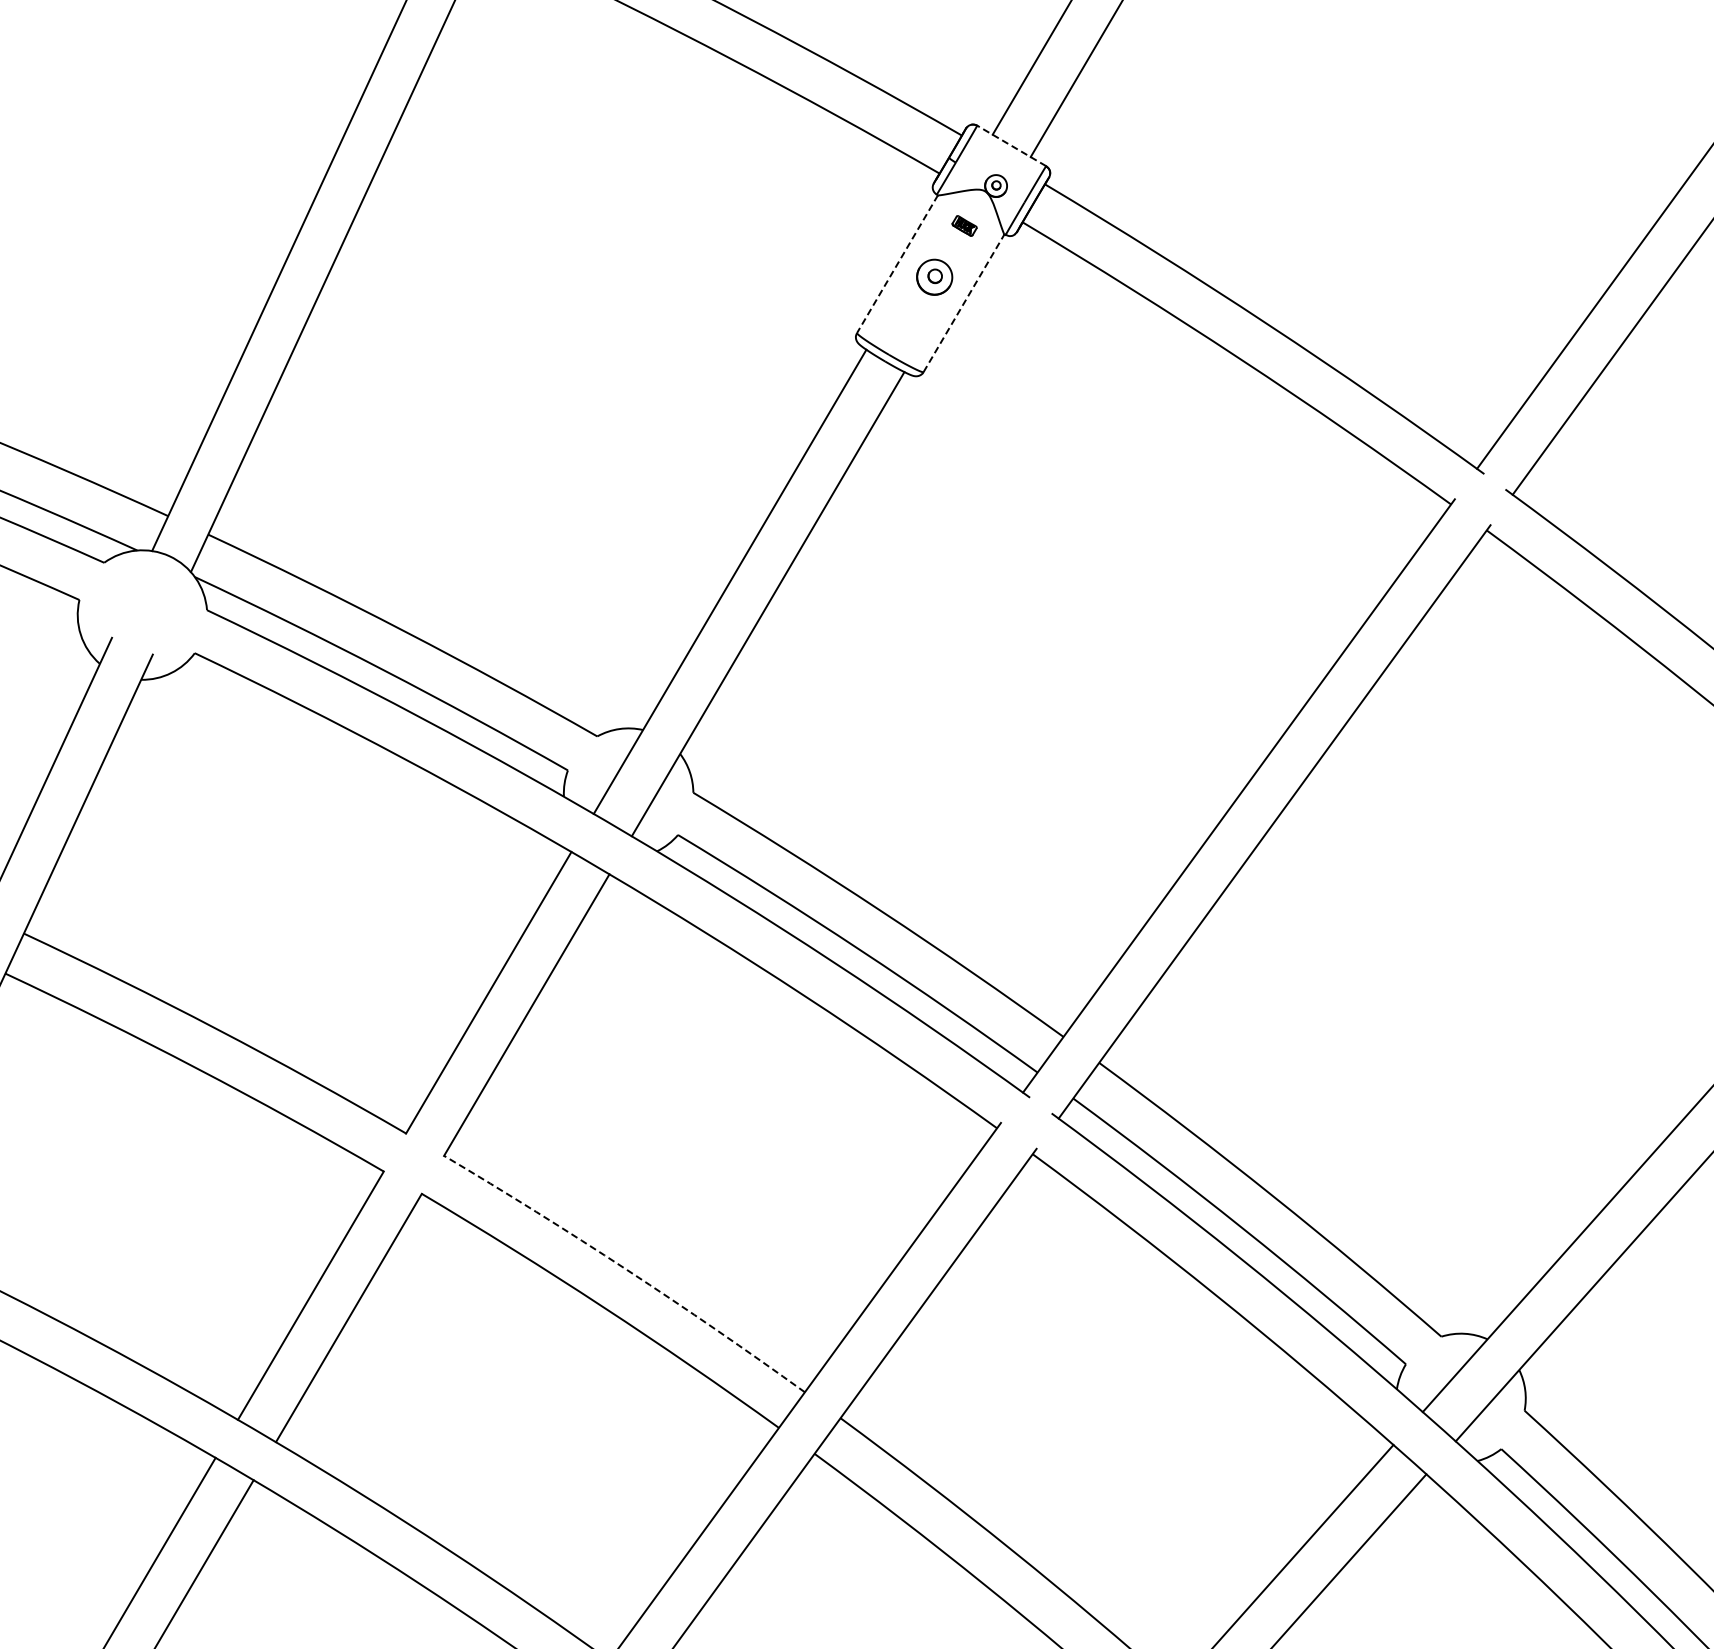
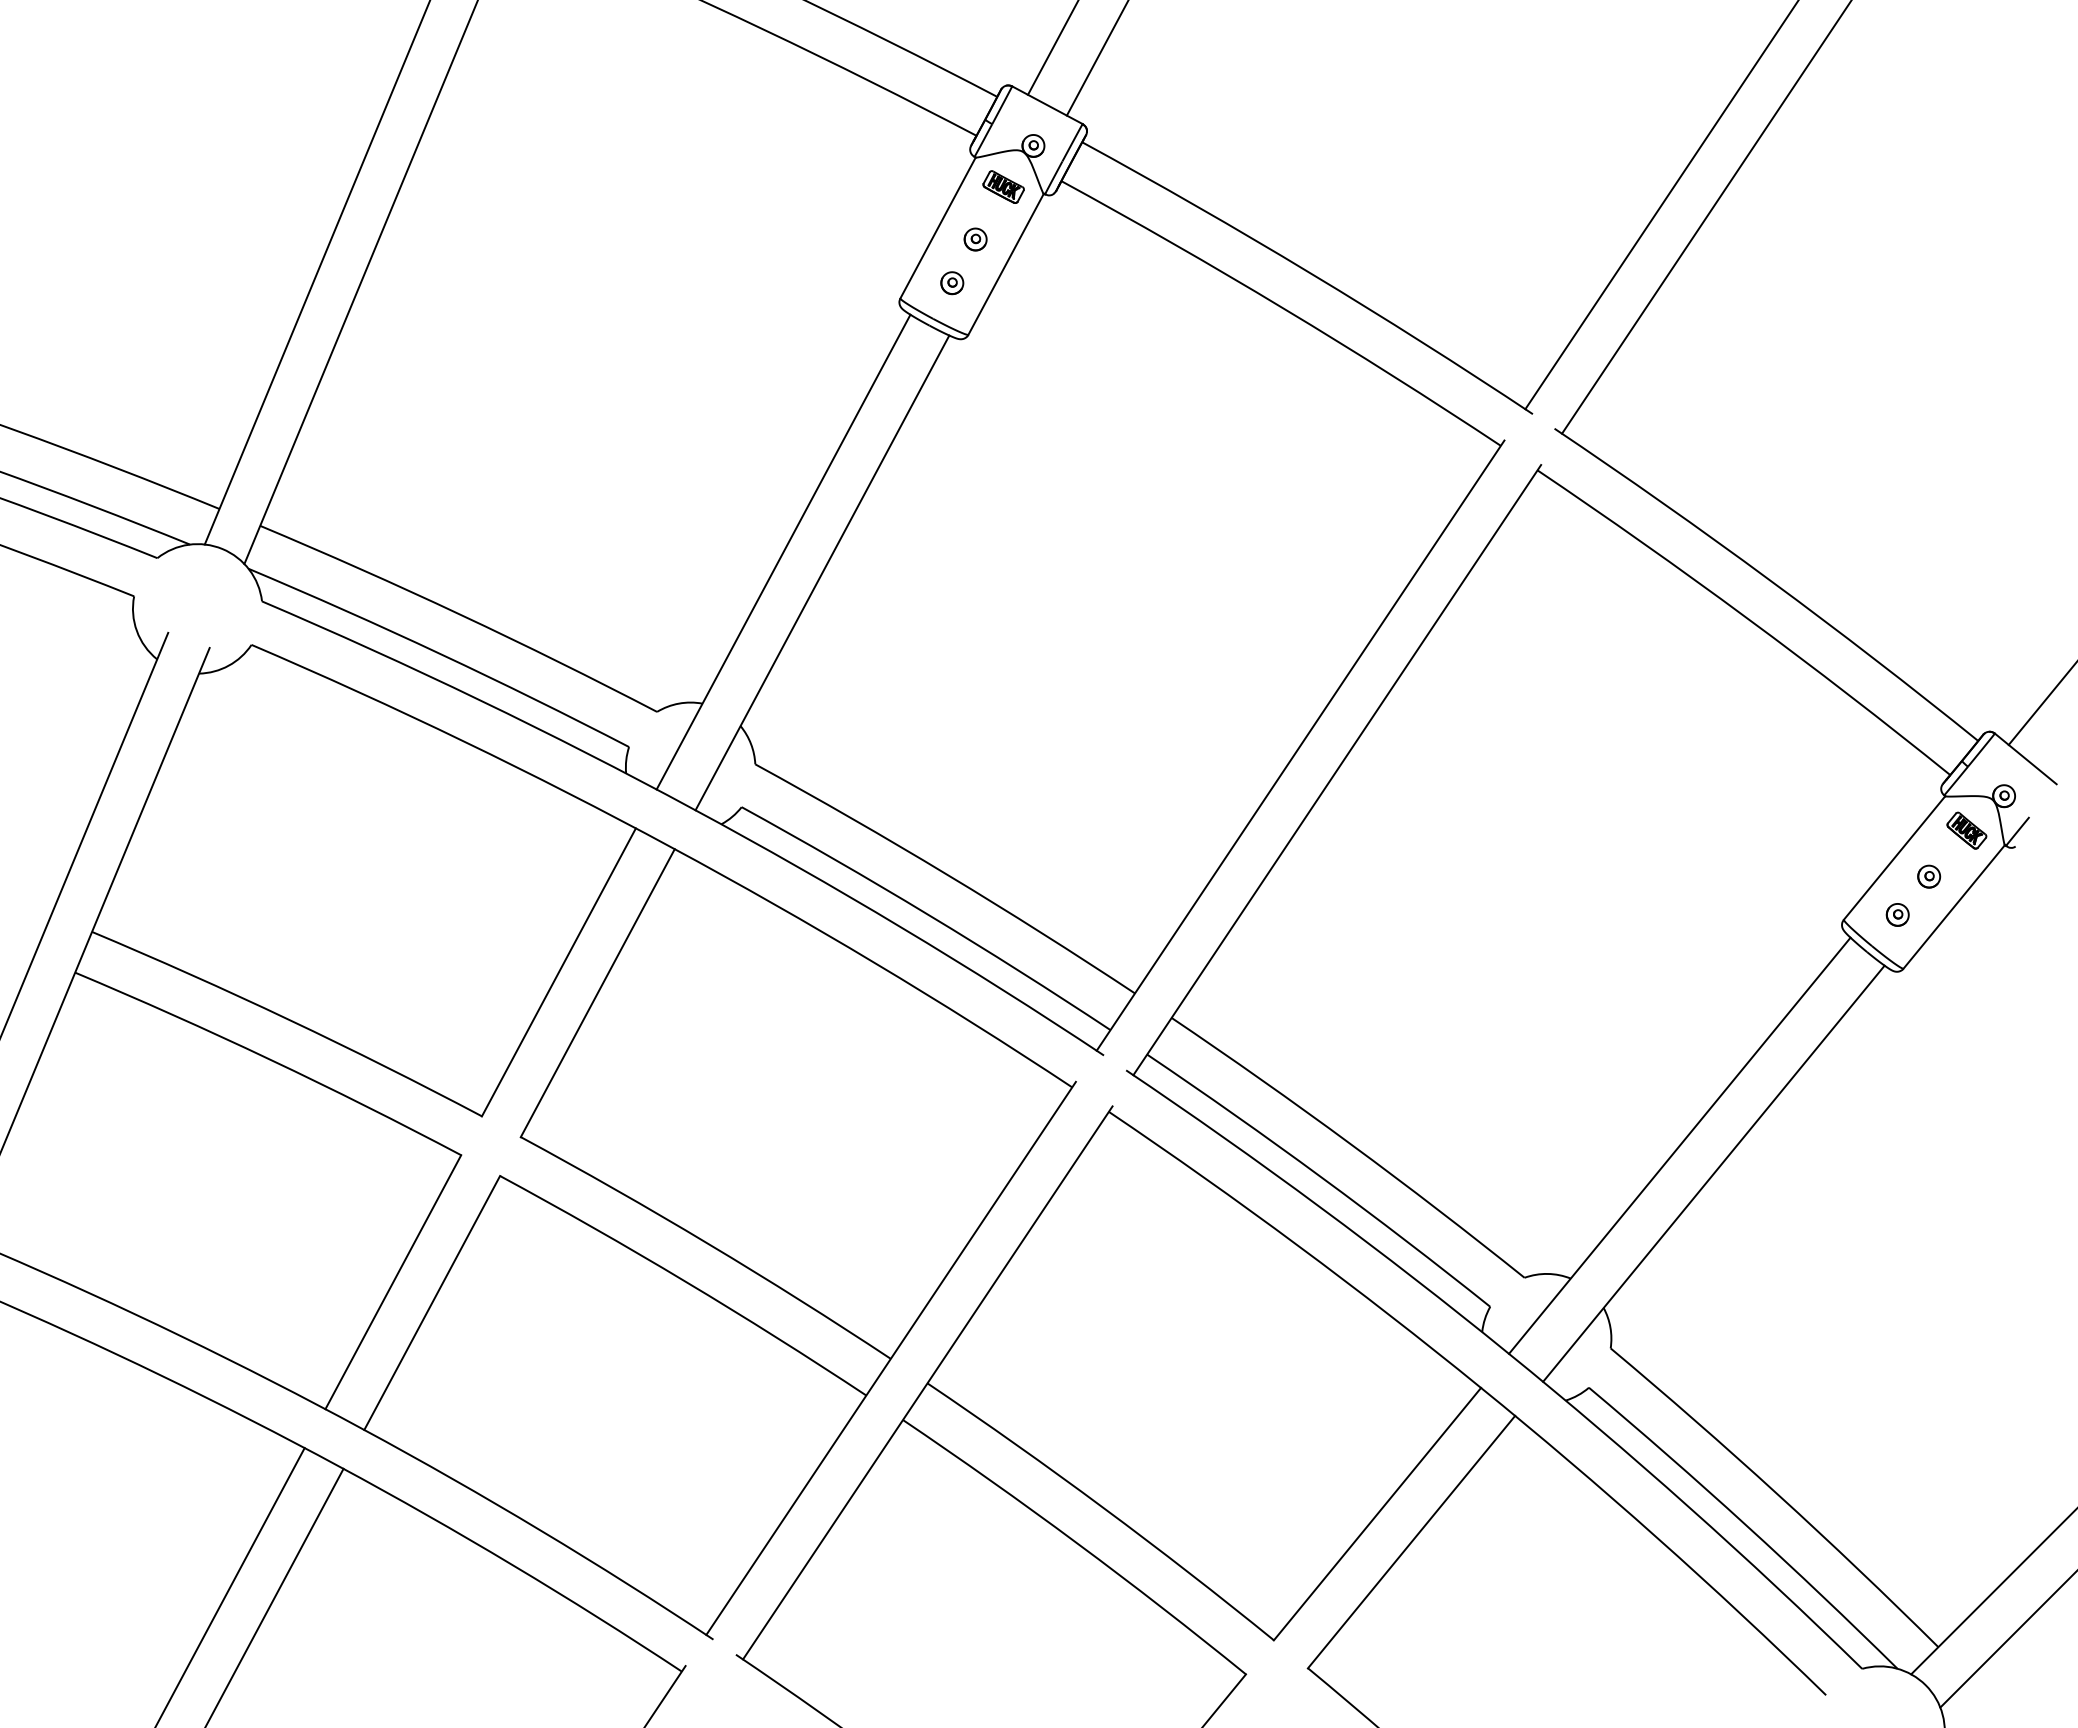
line: (1011, 146) -> (1047, 105), dashed -> solid
part: (964, 225) -> (1003, 186), size x1.67
line: (897, 263) -> (938, 227), dashed -> solid
part: (934, 277) -> (975, 239), size x0.62
line: (964, 302) -> (1006, 263), dashed -> solid
part: (909, 320) -> (952, 283), added
arc: (627, 1269) -> (708, 1243), dashed -> solid

